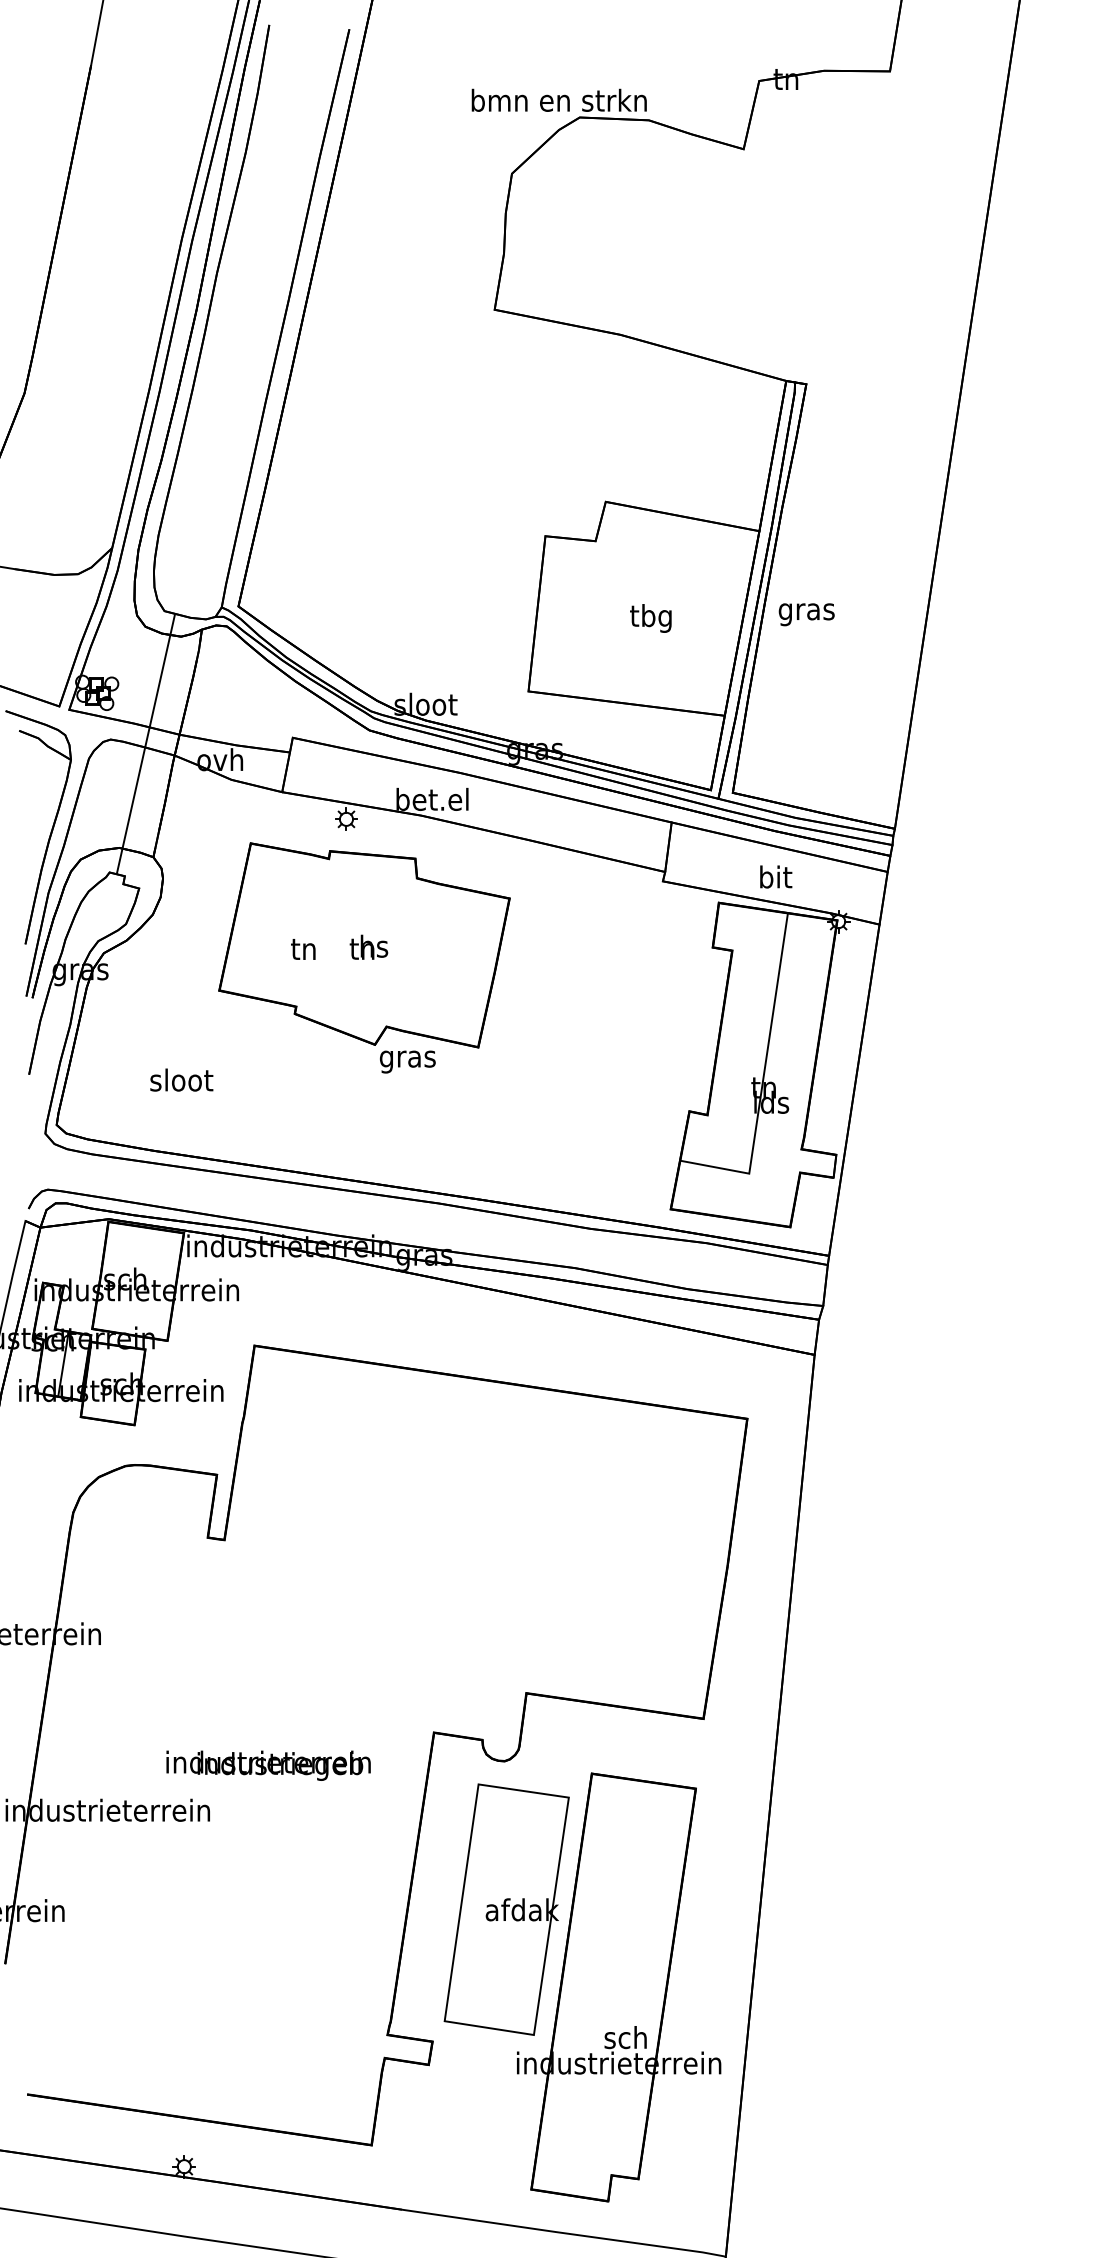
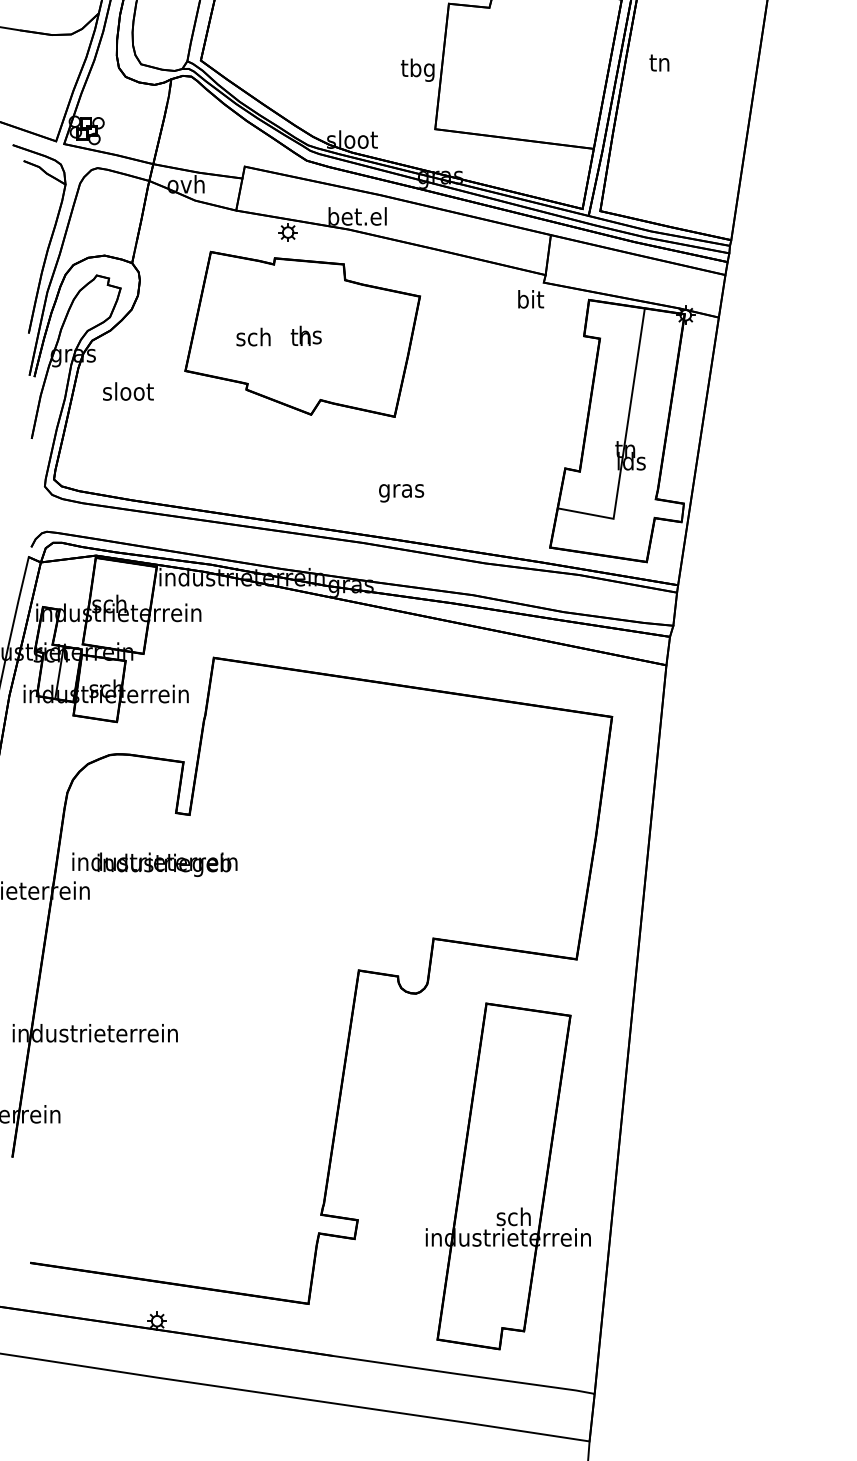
text: (806, 612) -> (659, 65), gras -> tn
text: (650, 618) -> (417, 70), moved
line: (145, 744) -> (125, 172), removed
text: (776, 876) -> (531, 298), moved
text: (303, 948) -> (253, 336), tn -> sch
text: (407, 1061) -> (401, 492), moved
text: (181, 1079) -> (128, 391), moved
text: (268, 1765) -> (154, 864), moved
part: (506, 1909) -> (417, 1113), removed

